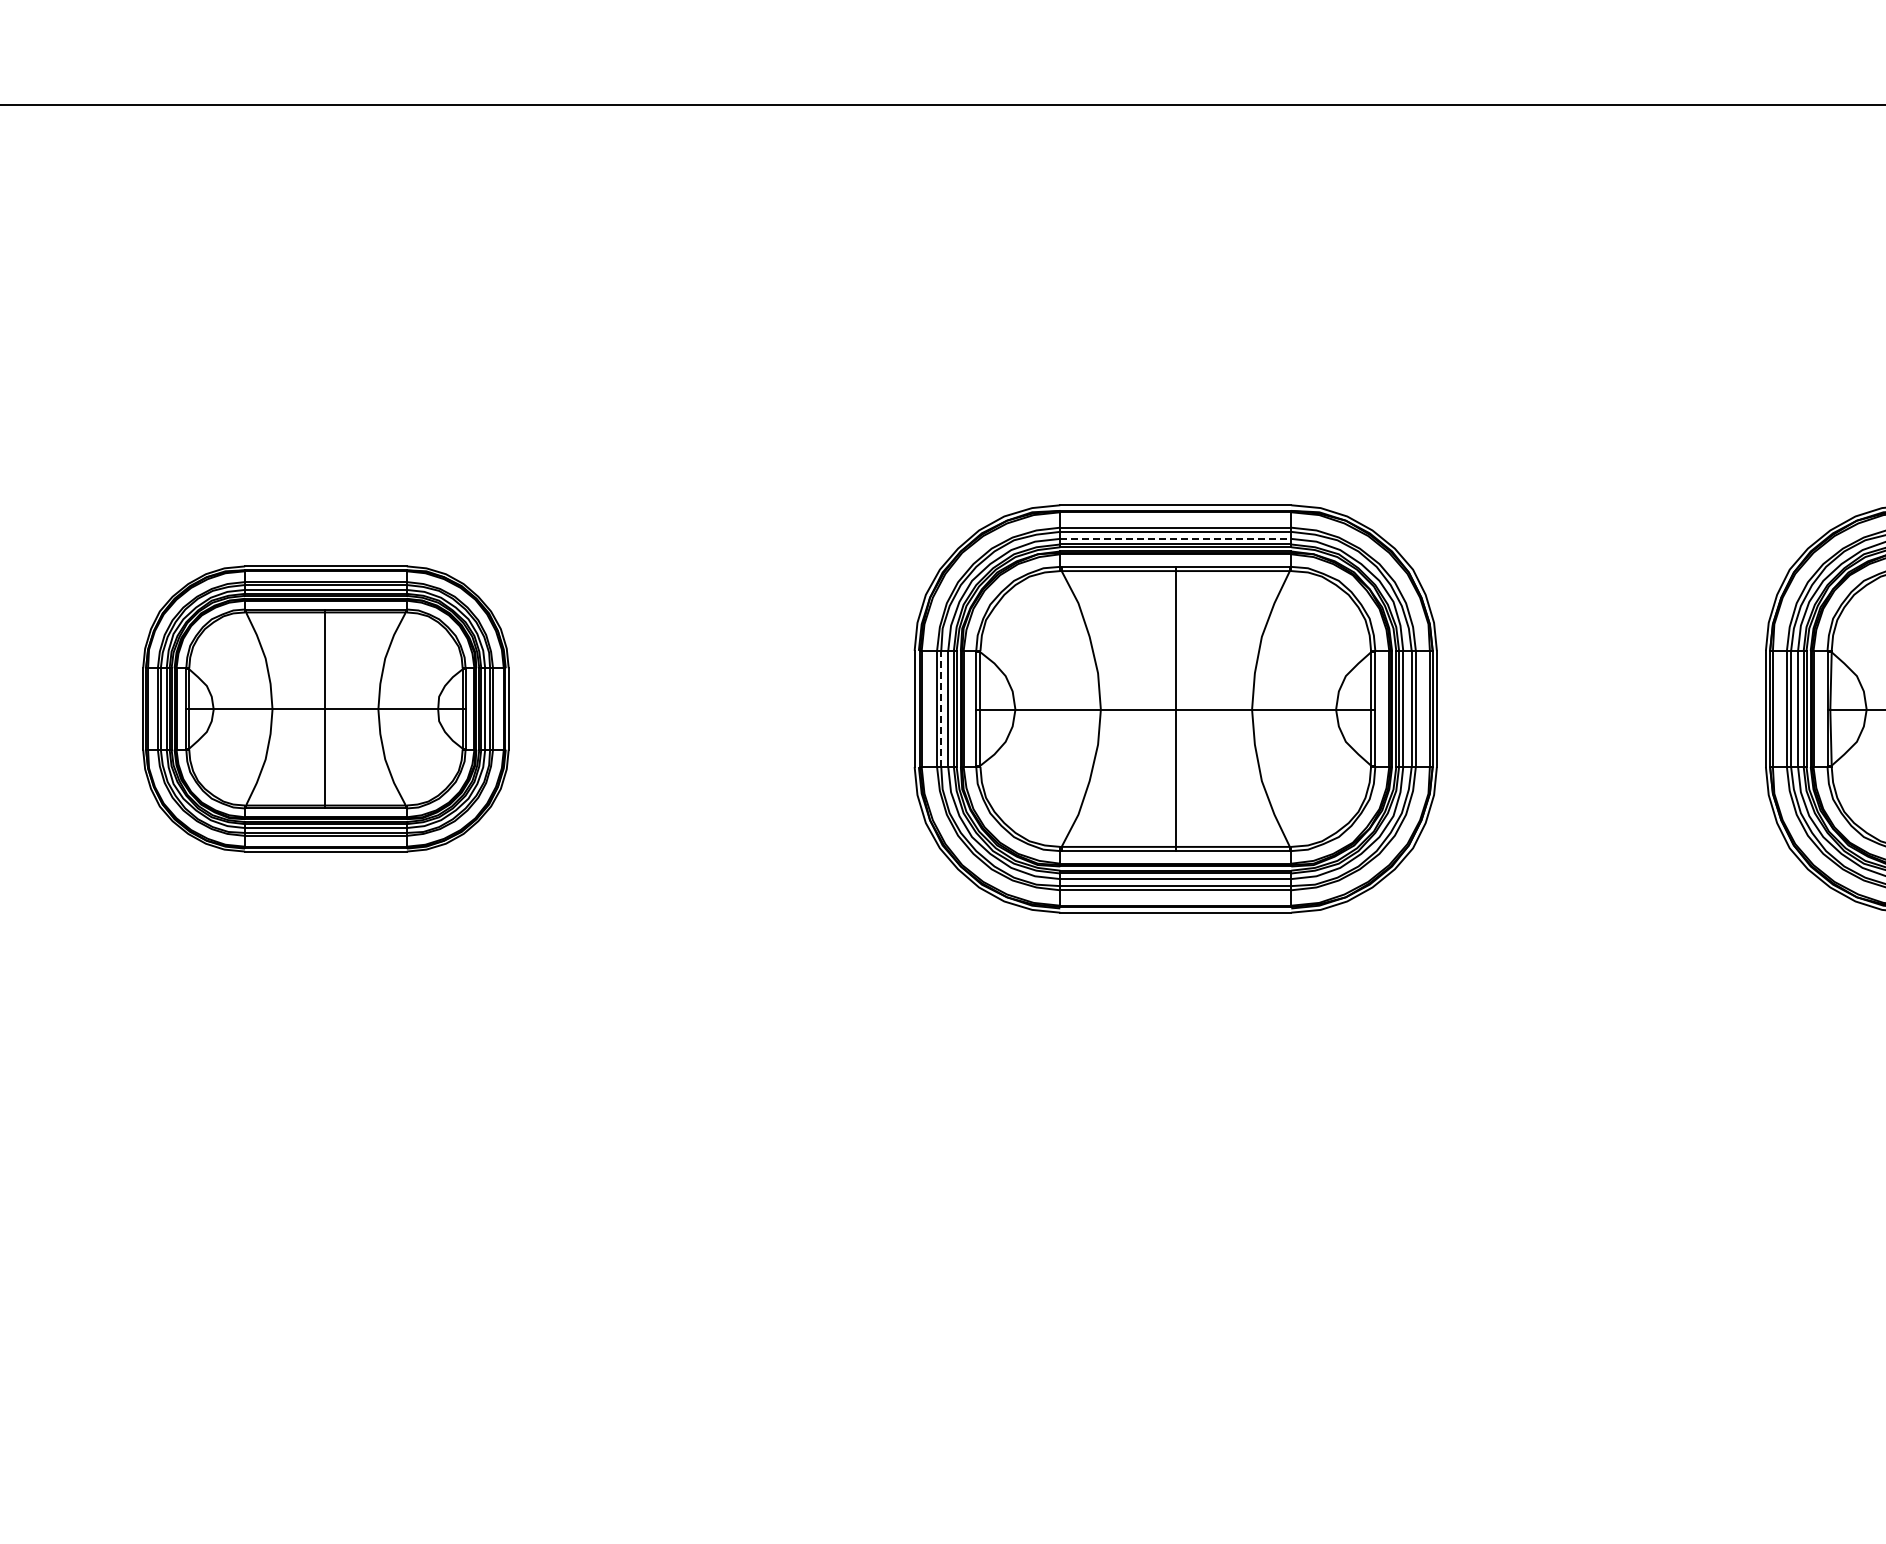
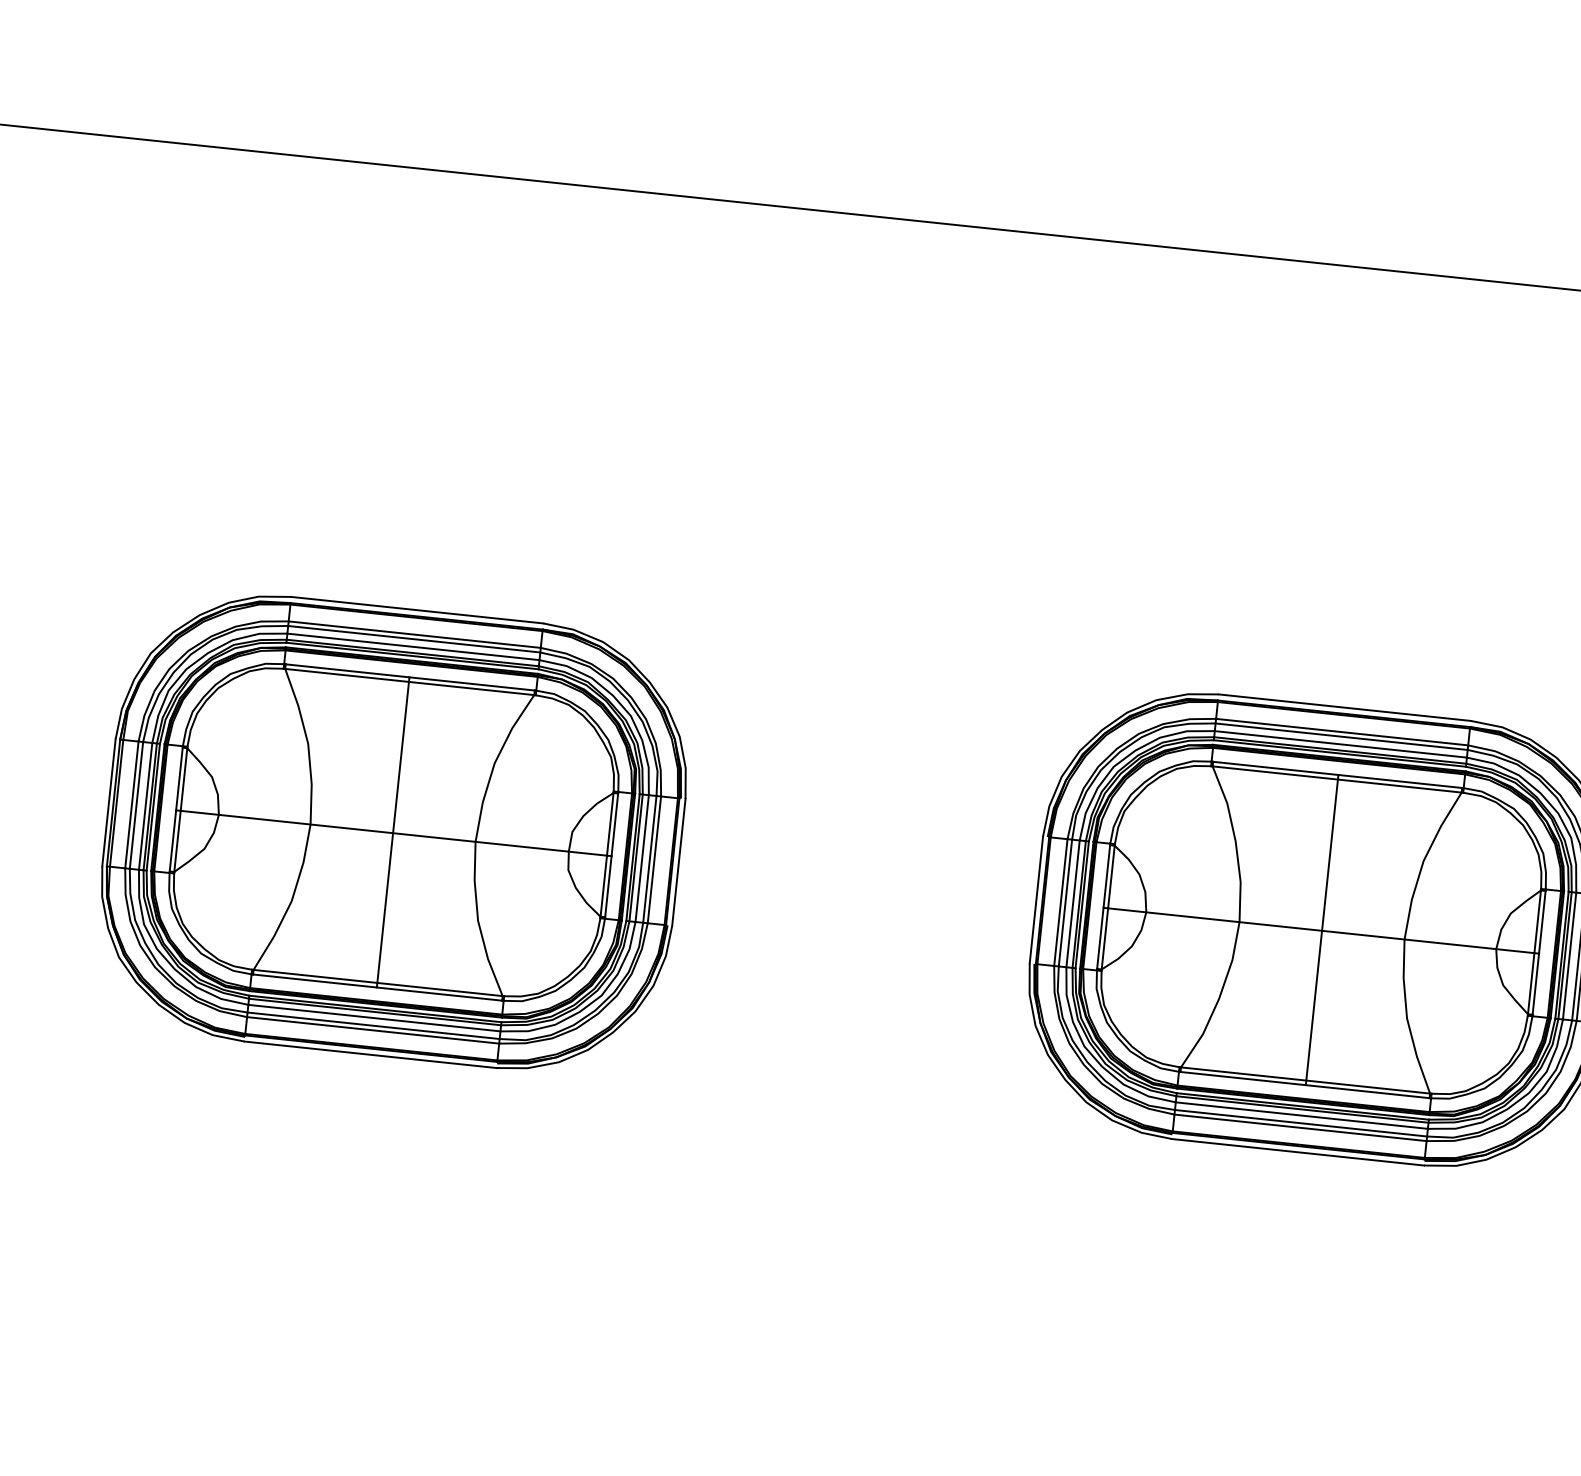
line: (1175, 538) -> (1340, 743), dashed -> solid
part: (325, 708) -> (393, 831), size x1.43
line: (941, 708) -> (1065, 902), dashed -> solid

